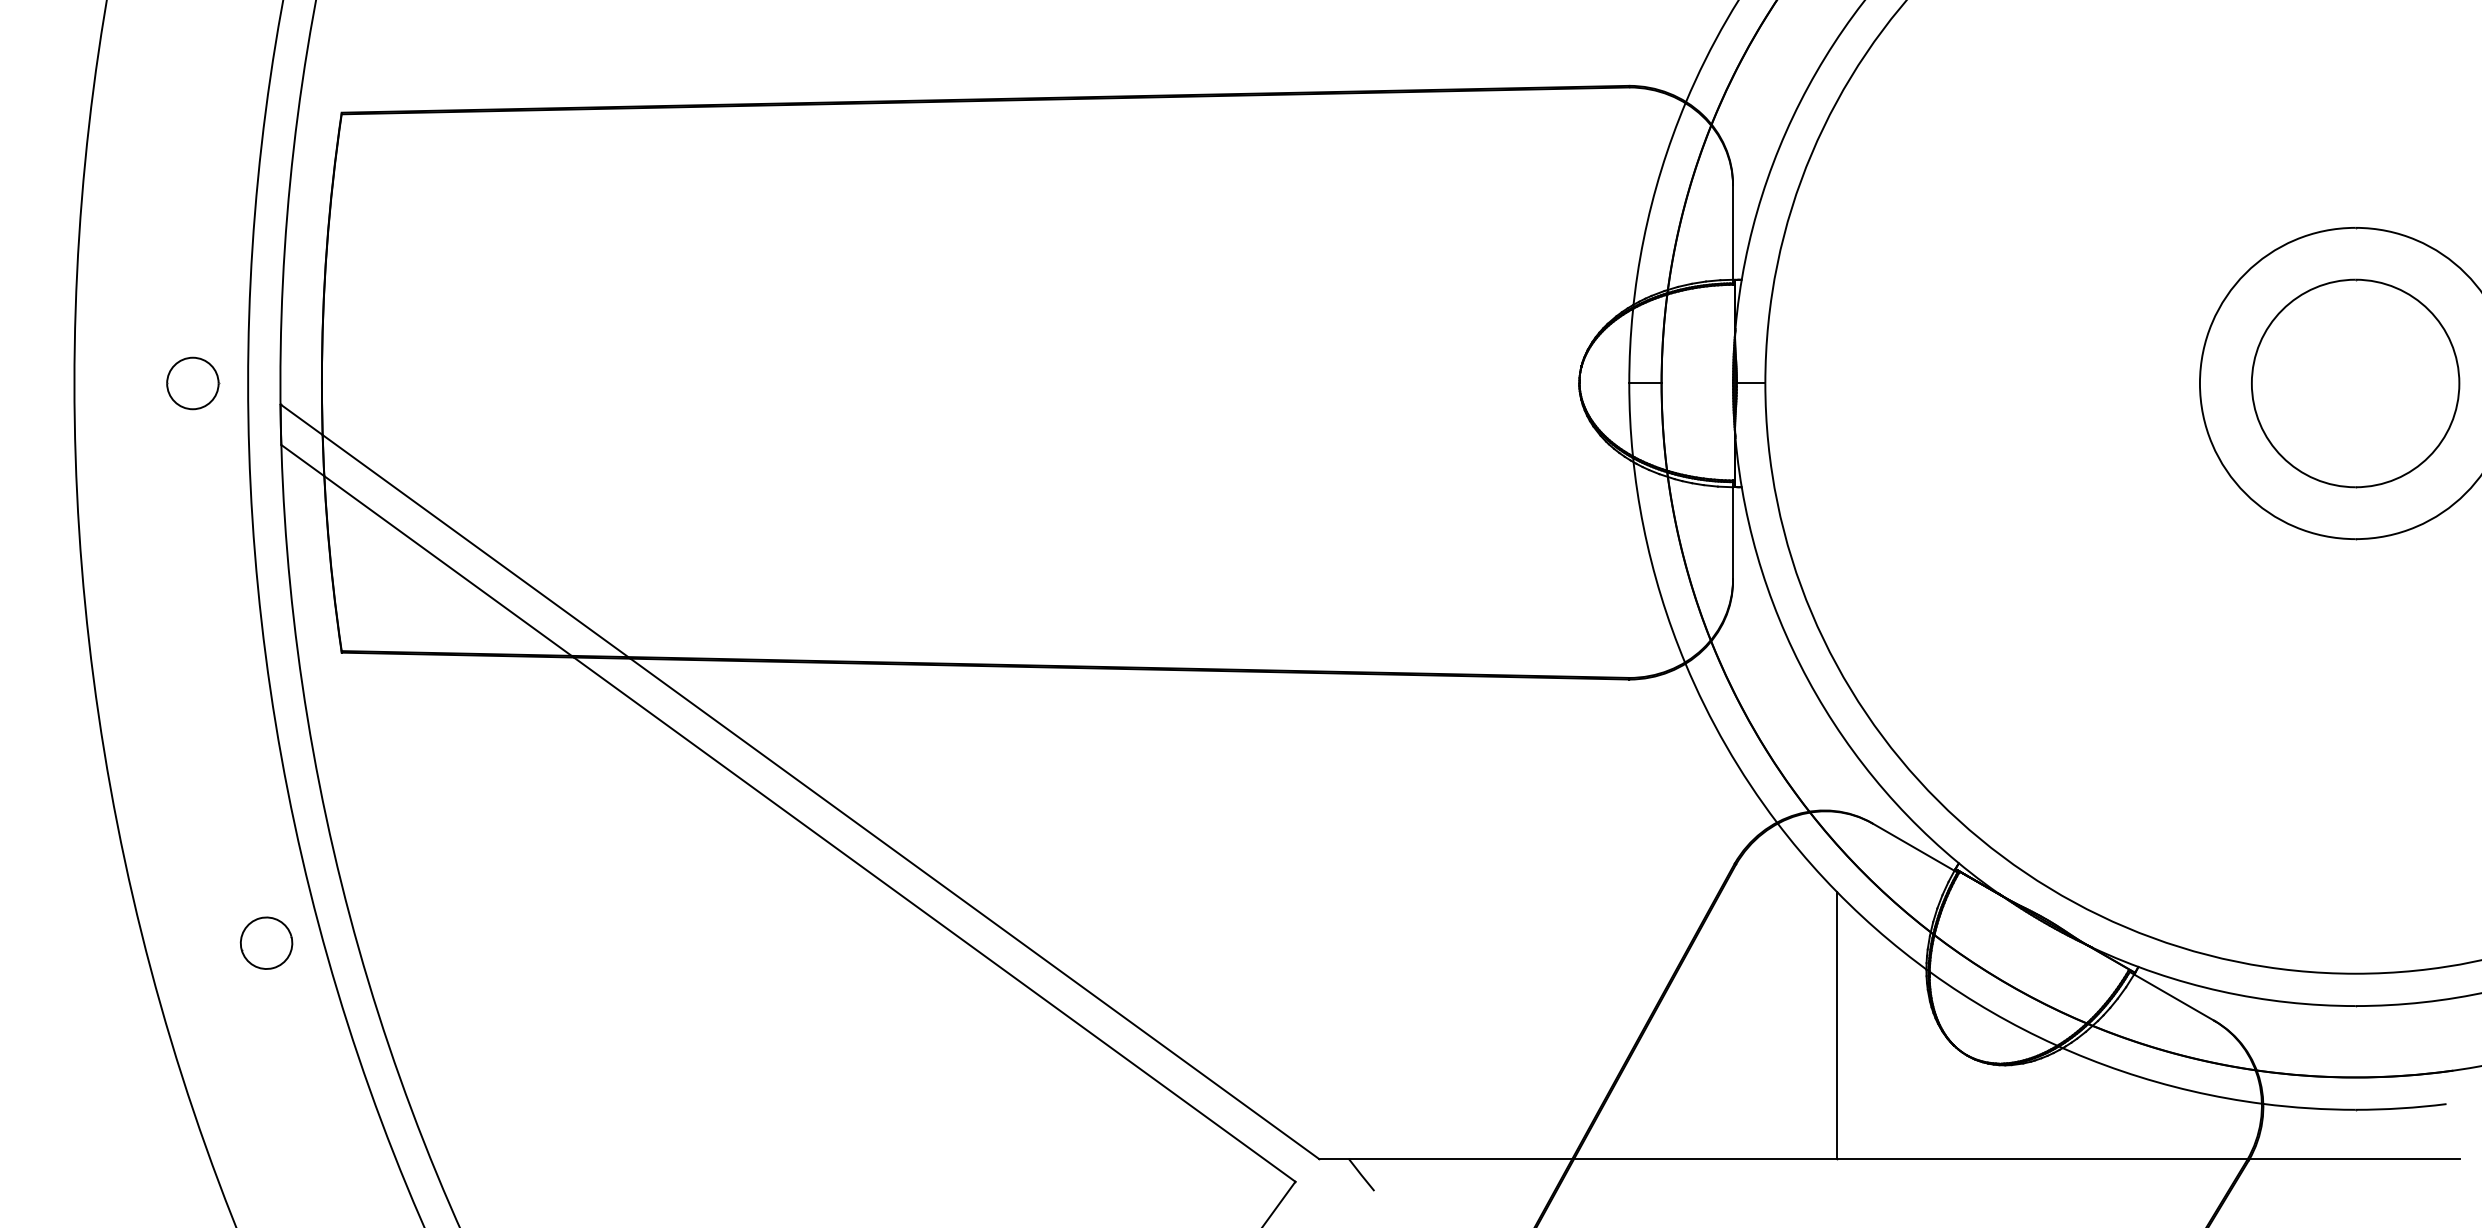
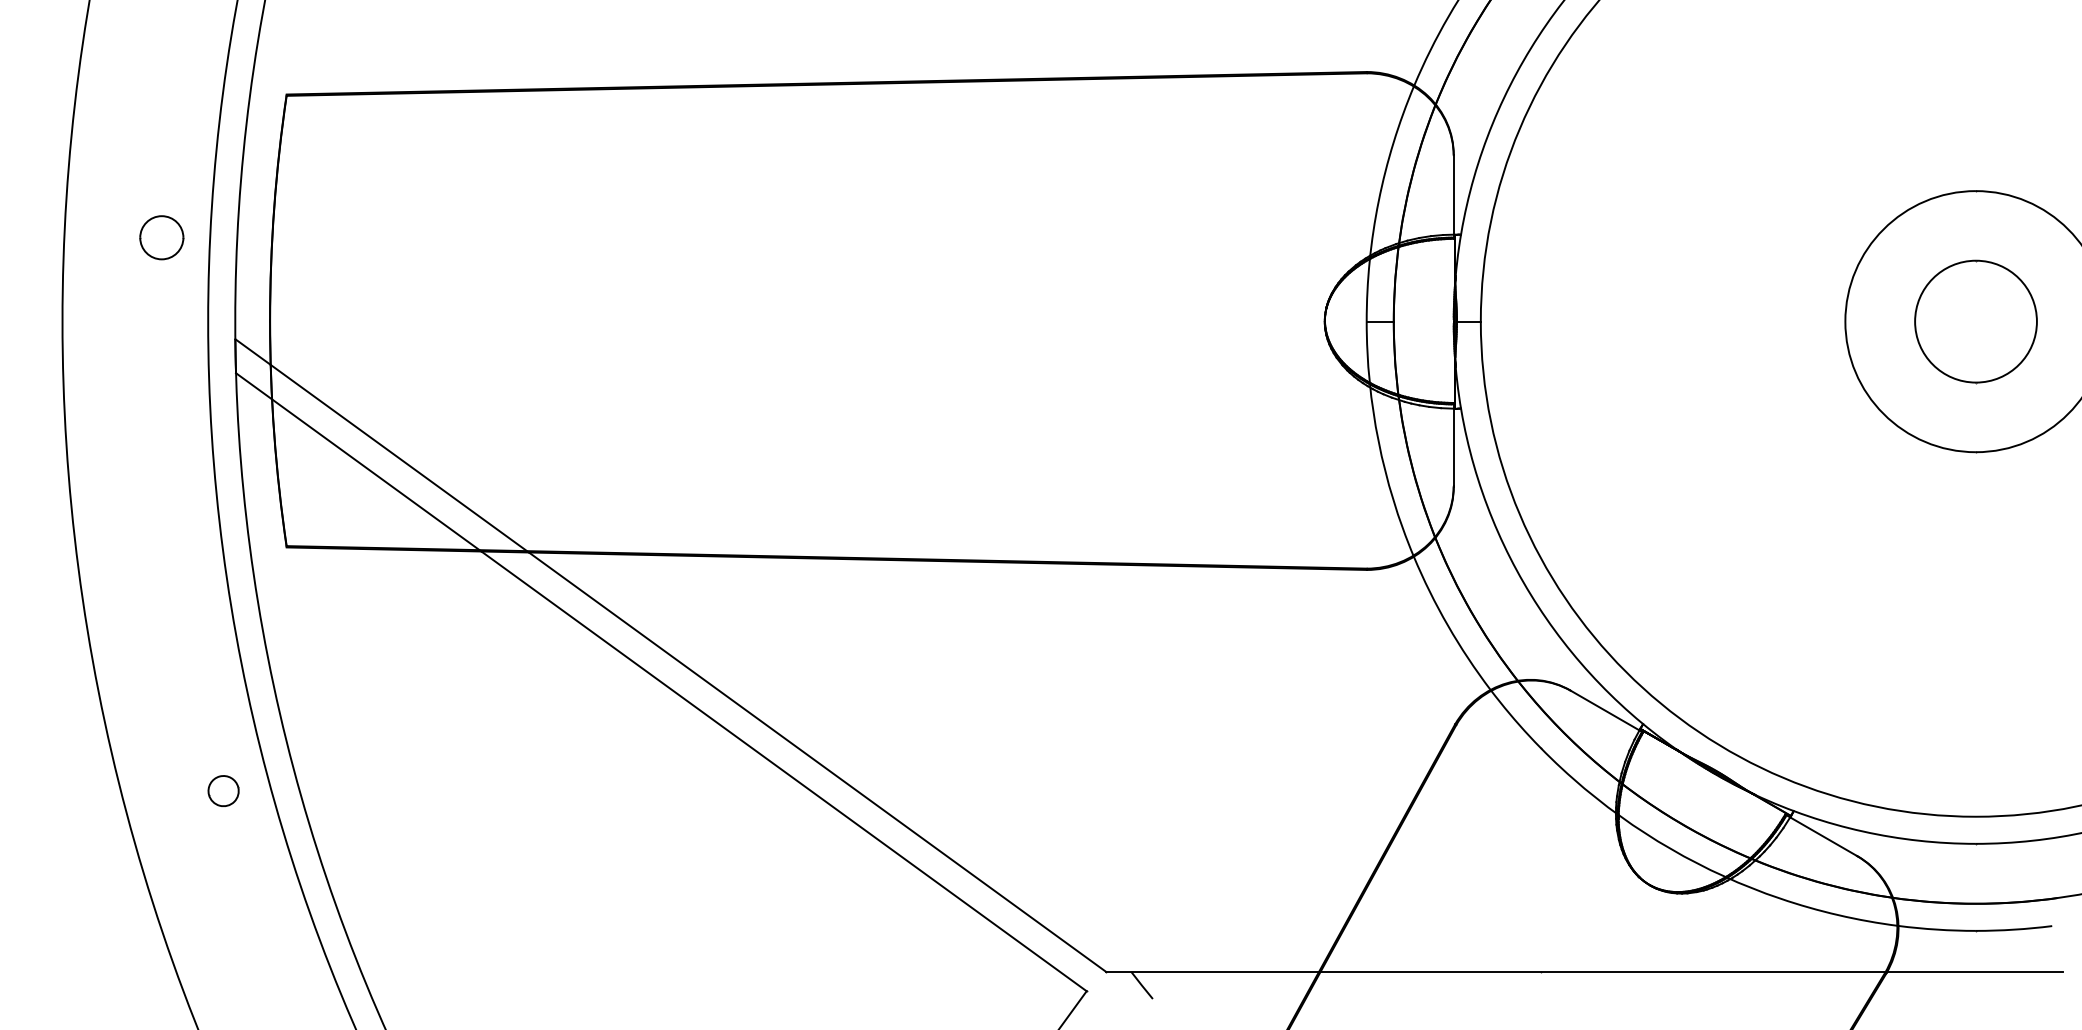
part: (193, 383) -> (162, 237), moved
part: (2355, 383) -> (1975, 321), size x0.7
part: (266, 942) -> (223, 790), size x0.7
line: (1836, 1024) -> (1540, 859), removed

